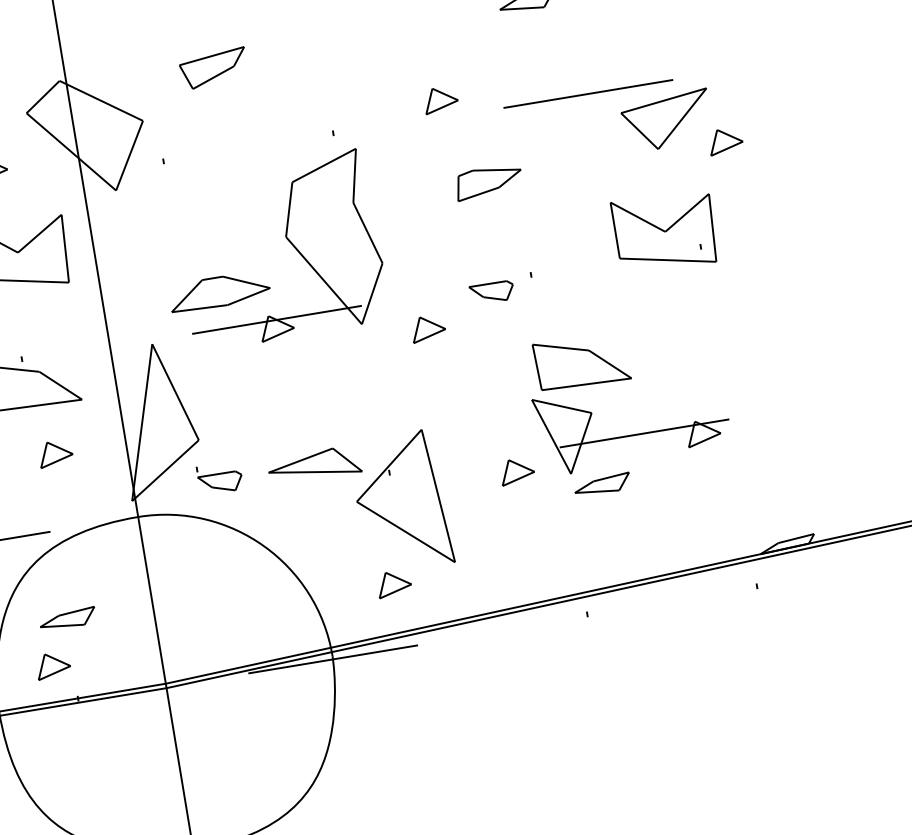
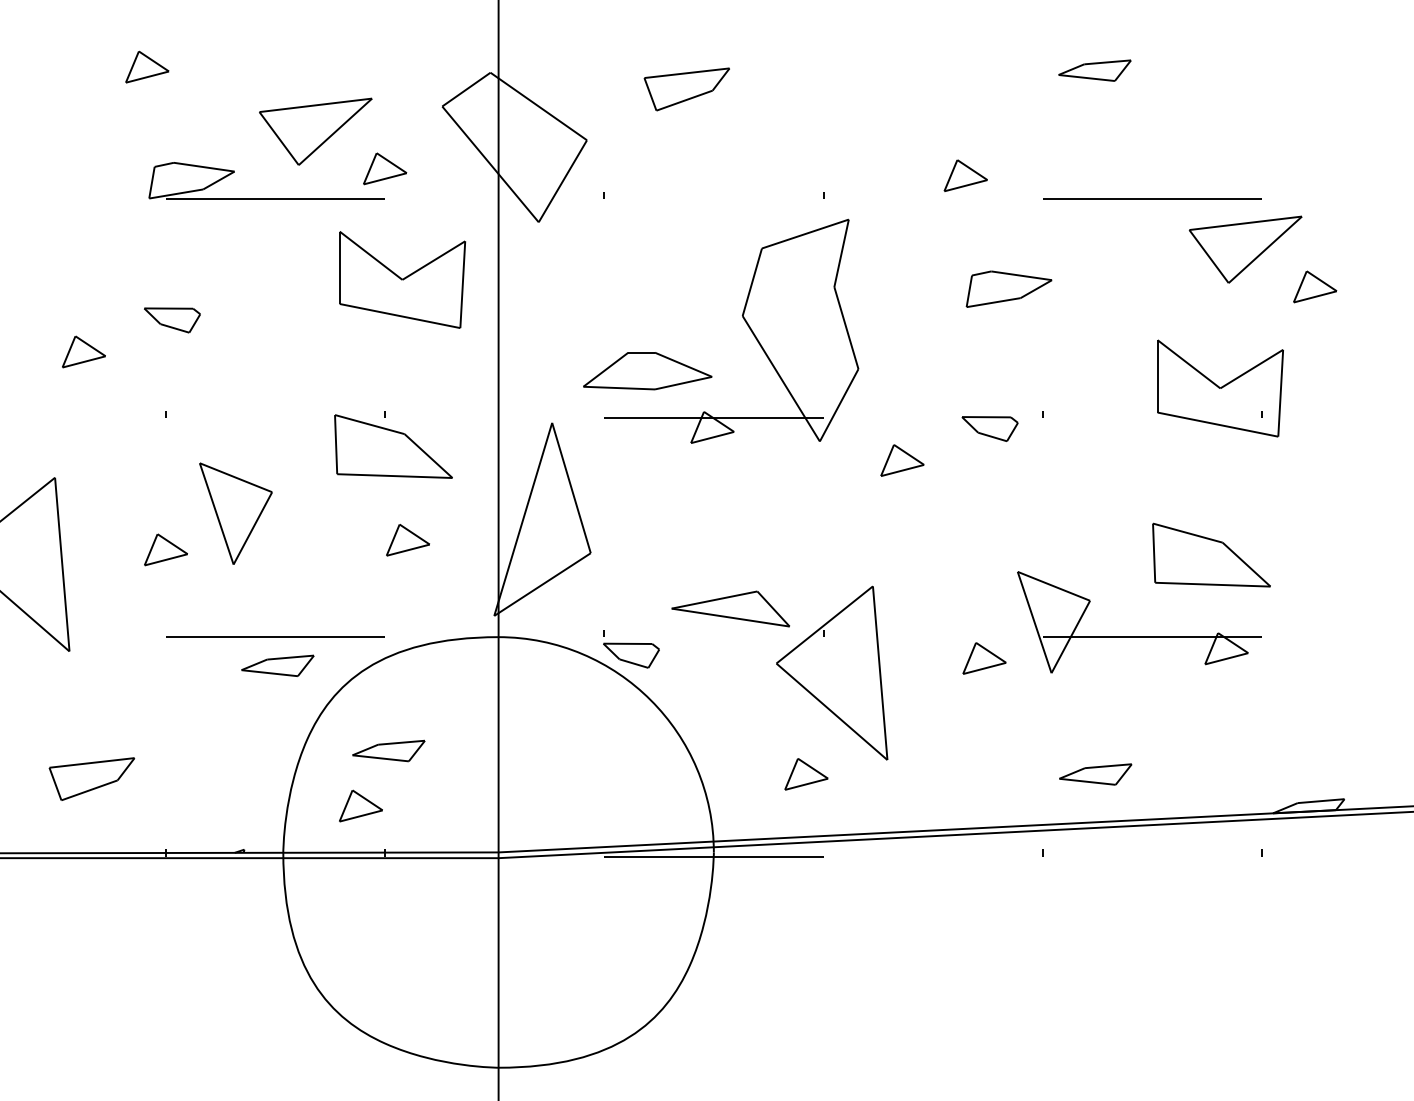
part: (581, 361) -> (1211, 554), moved
part: (220, 478) -> (631, 649), moved
part: (602, 485) -> (1095, 774), moved

